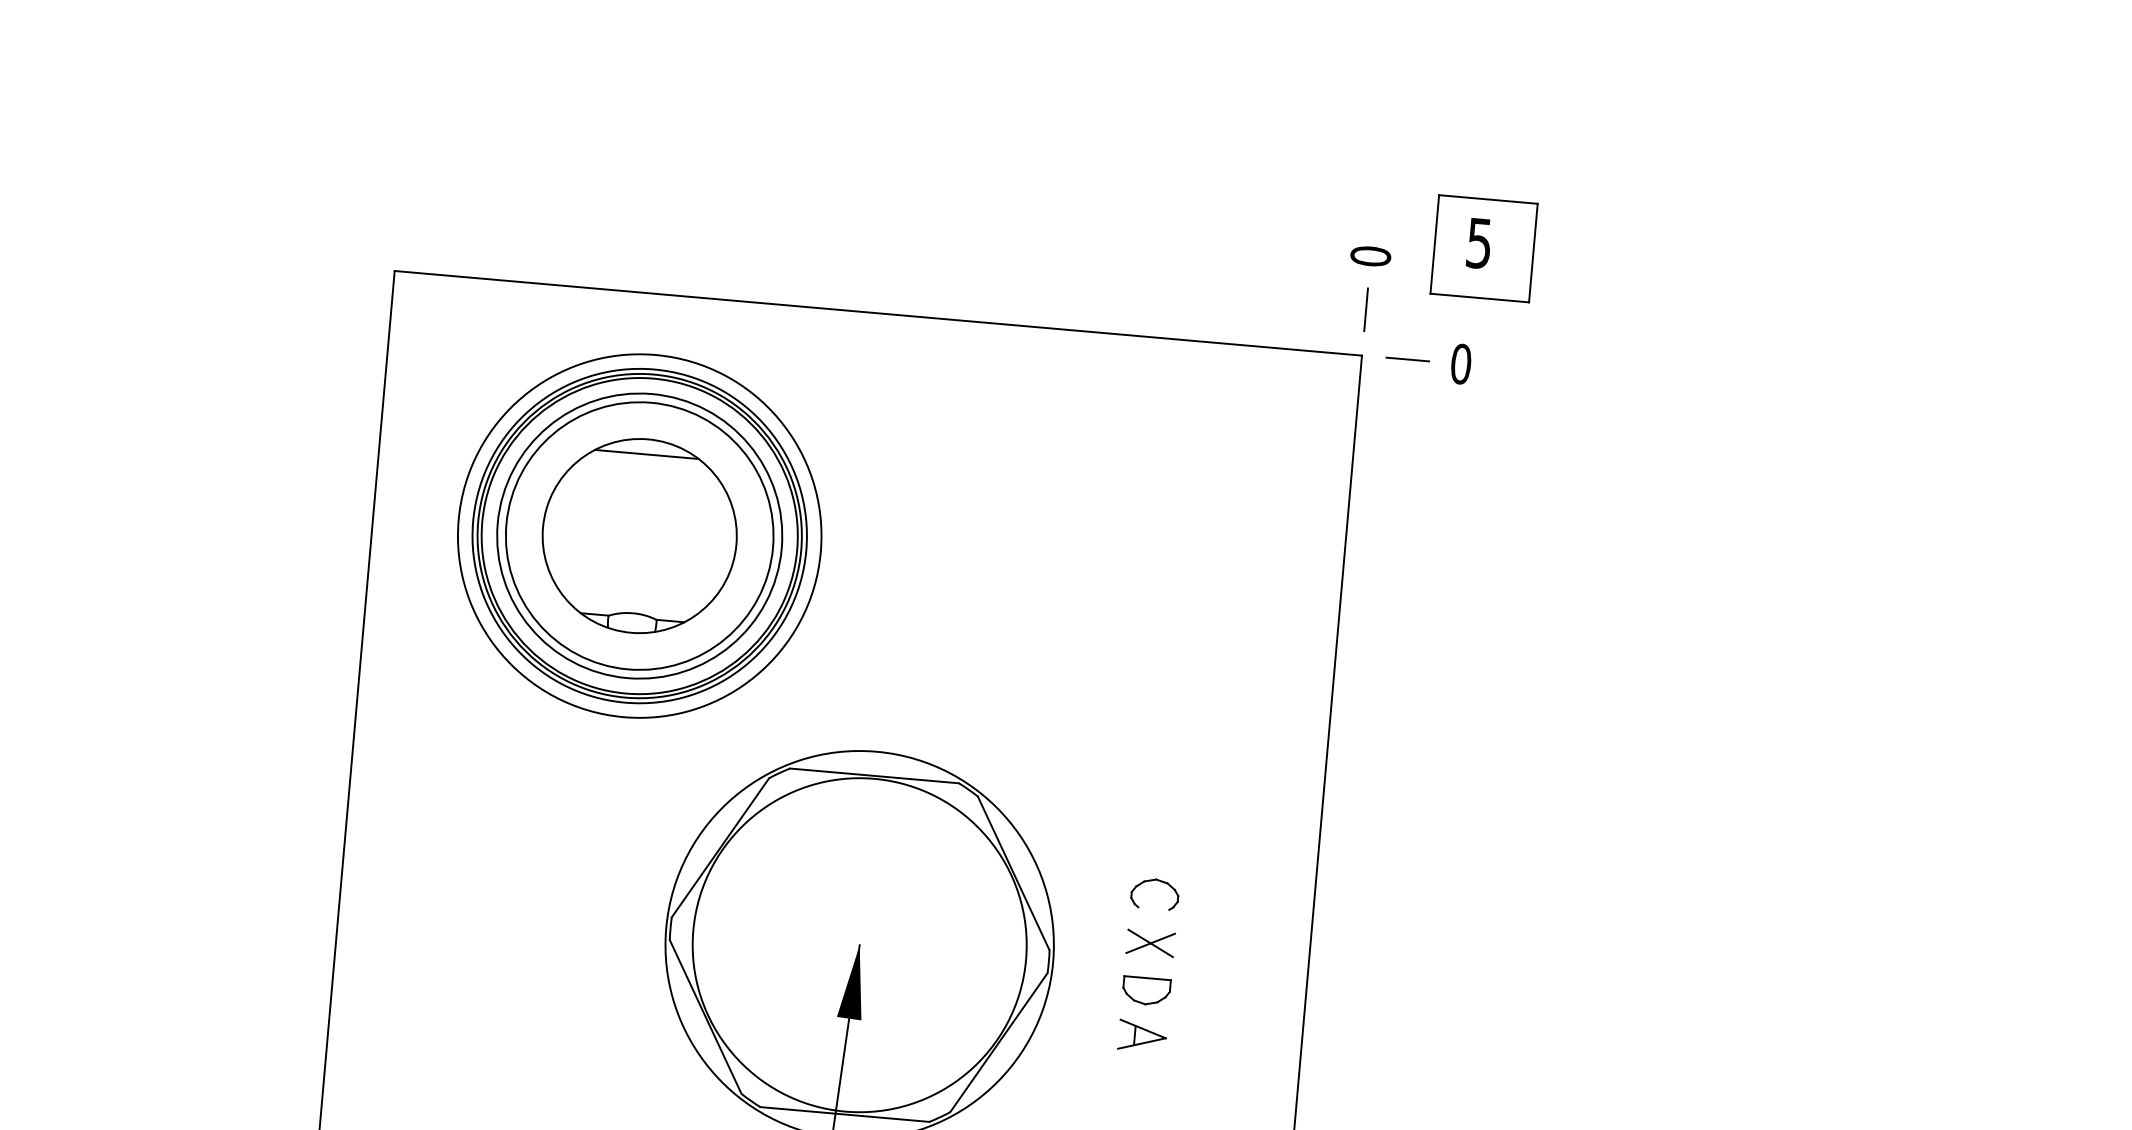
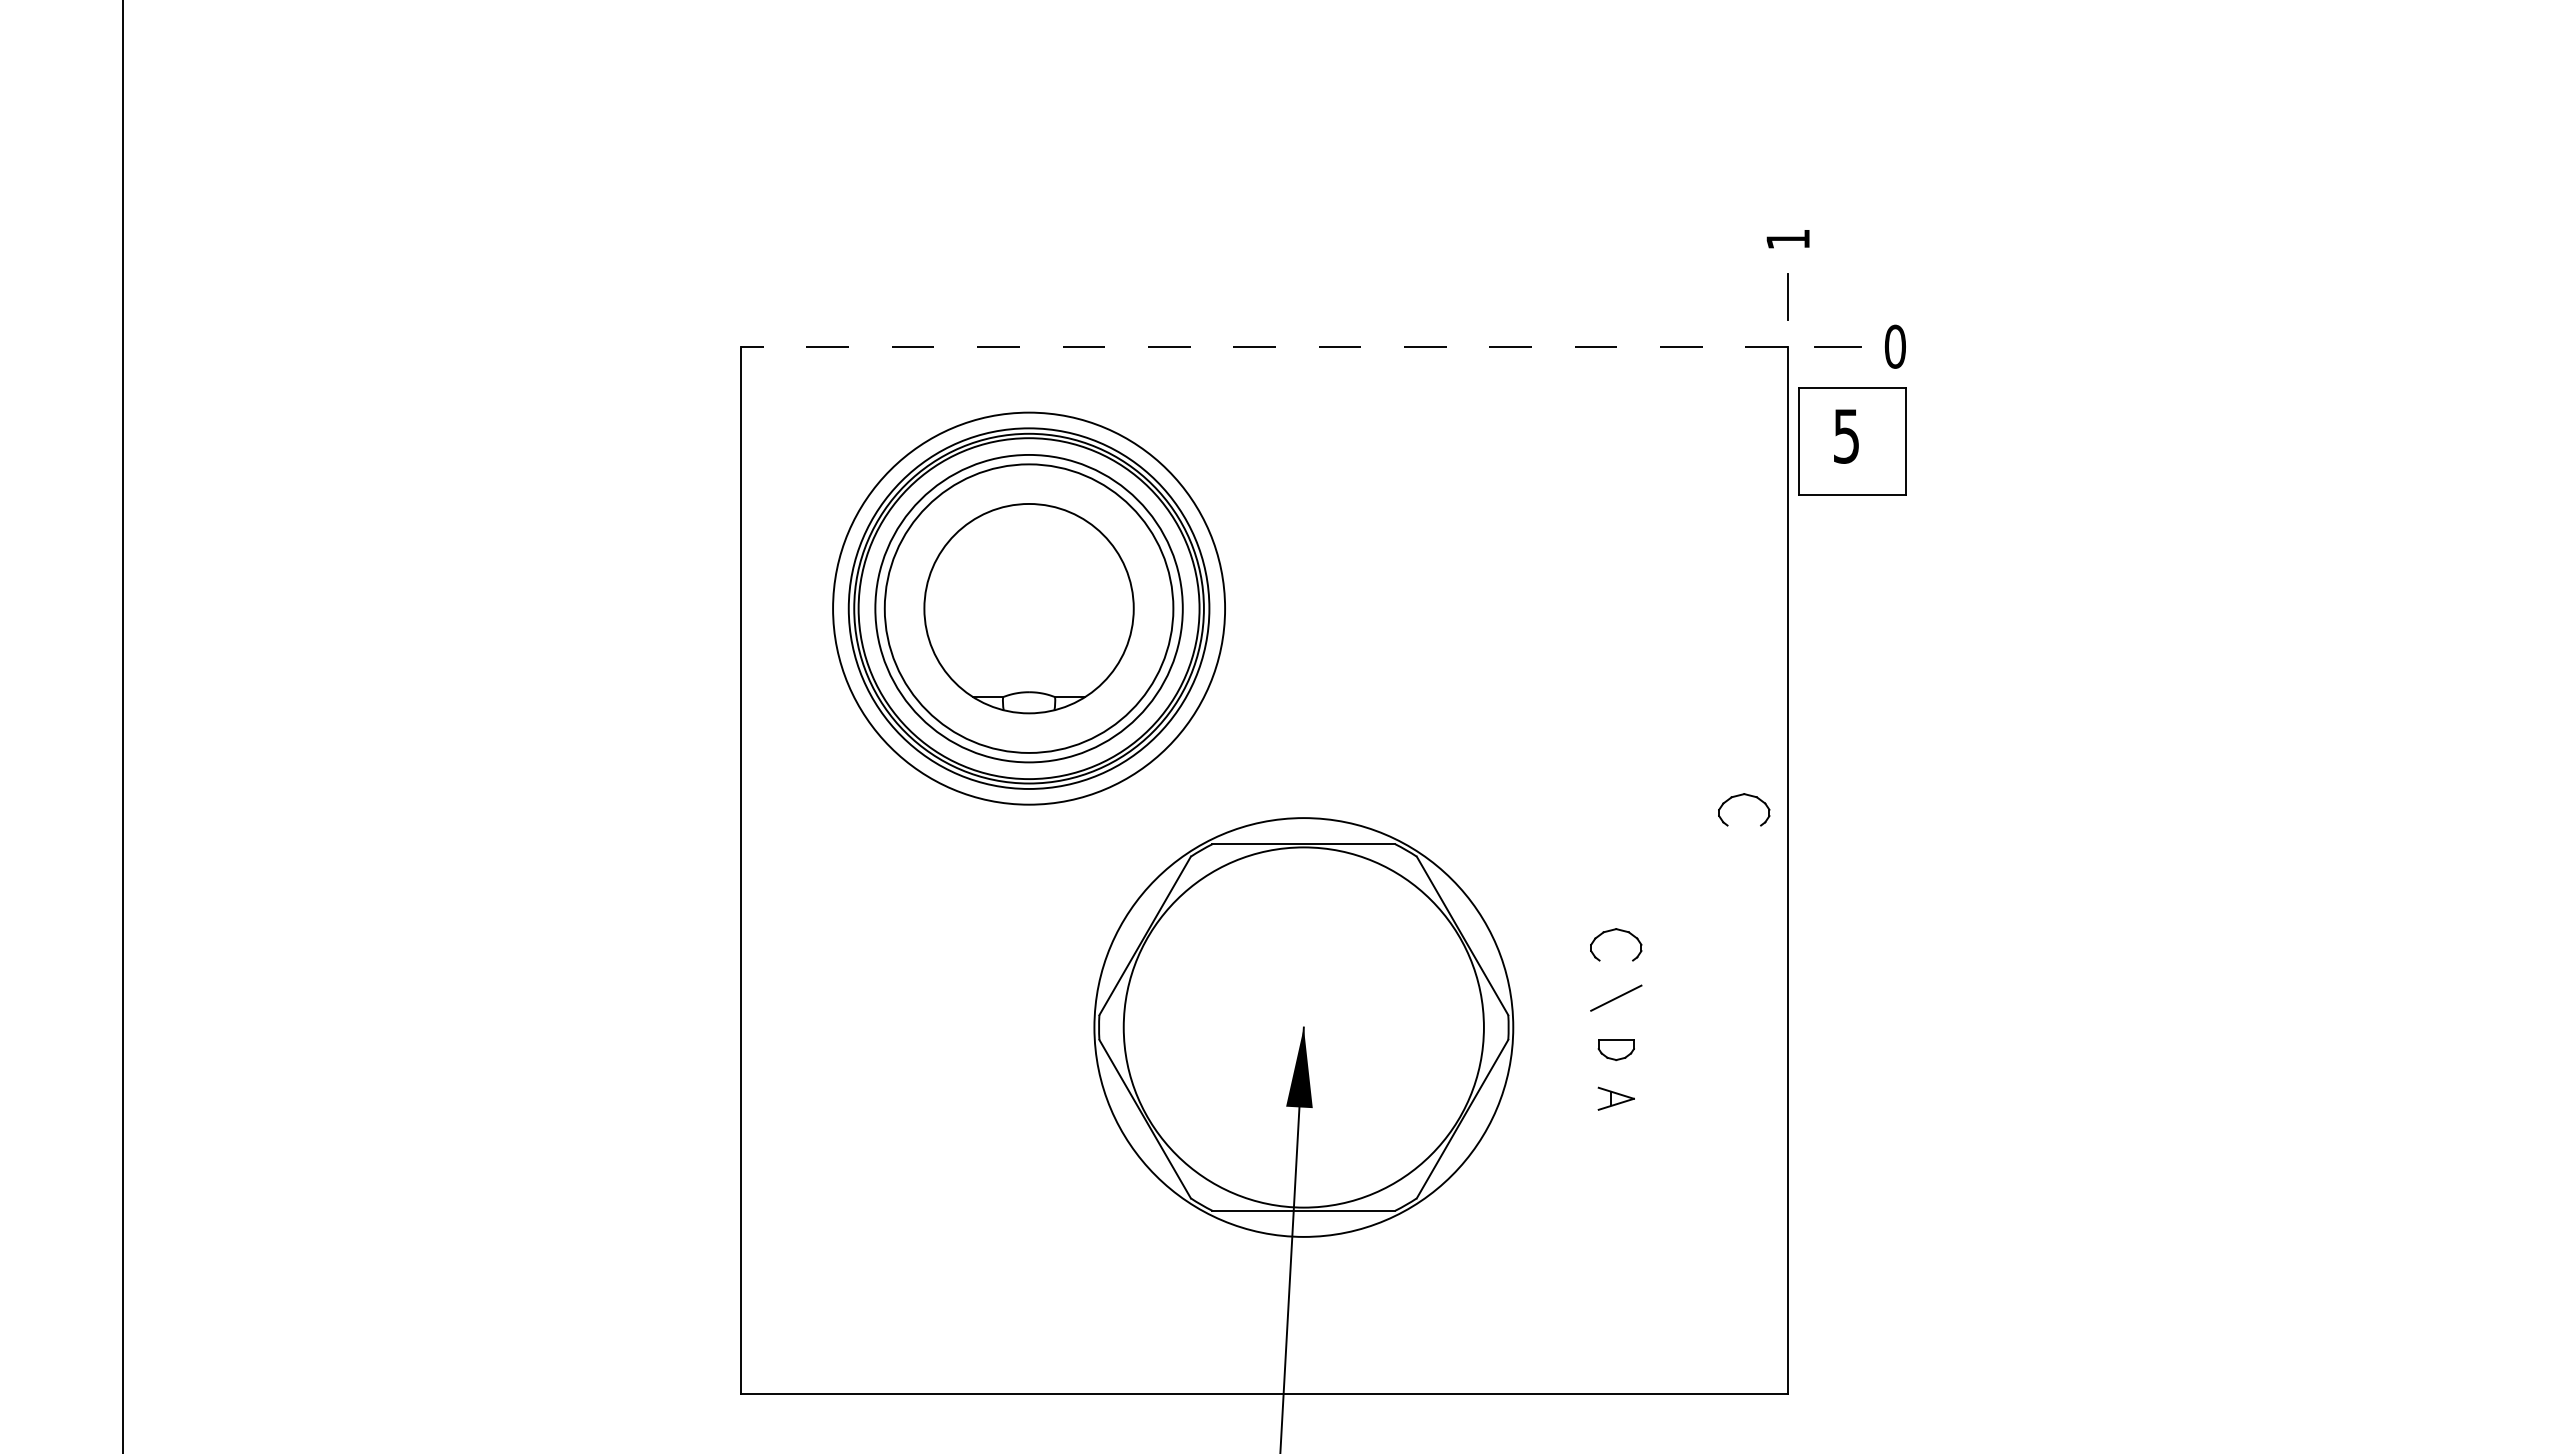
part: (1484, 248) -> (1852, 441), moved
text: (1371, 256) -> (1788, 239), 0 -> 1
line: (878, 312) -> (1264, 346), solid -> dashed
line: (646, 454) -> (1028, 520), removed
part: (1289, 767) -> (1748, 796), added
line: (1150, 942) -> (1616, 997), removed
part: (1146, 991) -> (1616, 1050), size x0.7
part: (1142, 1036) -> (1616, 1098), size x0.7

